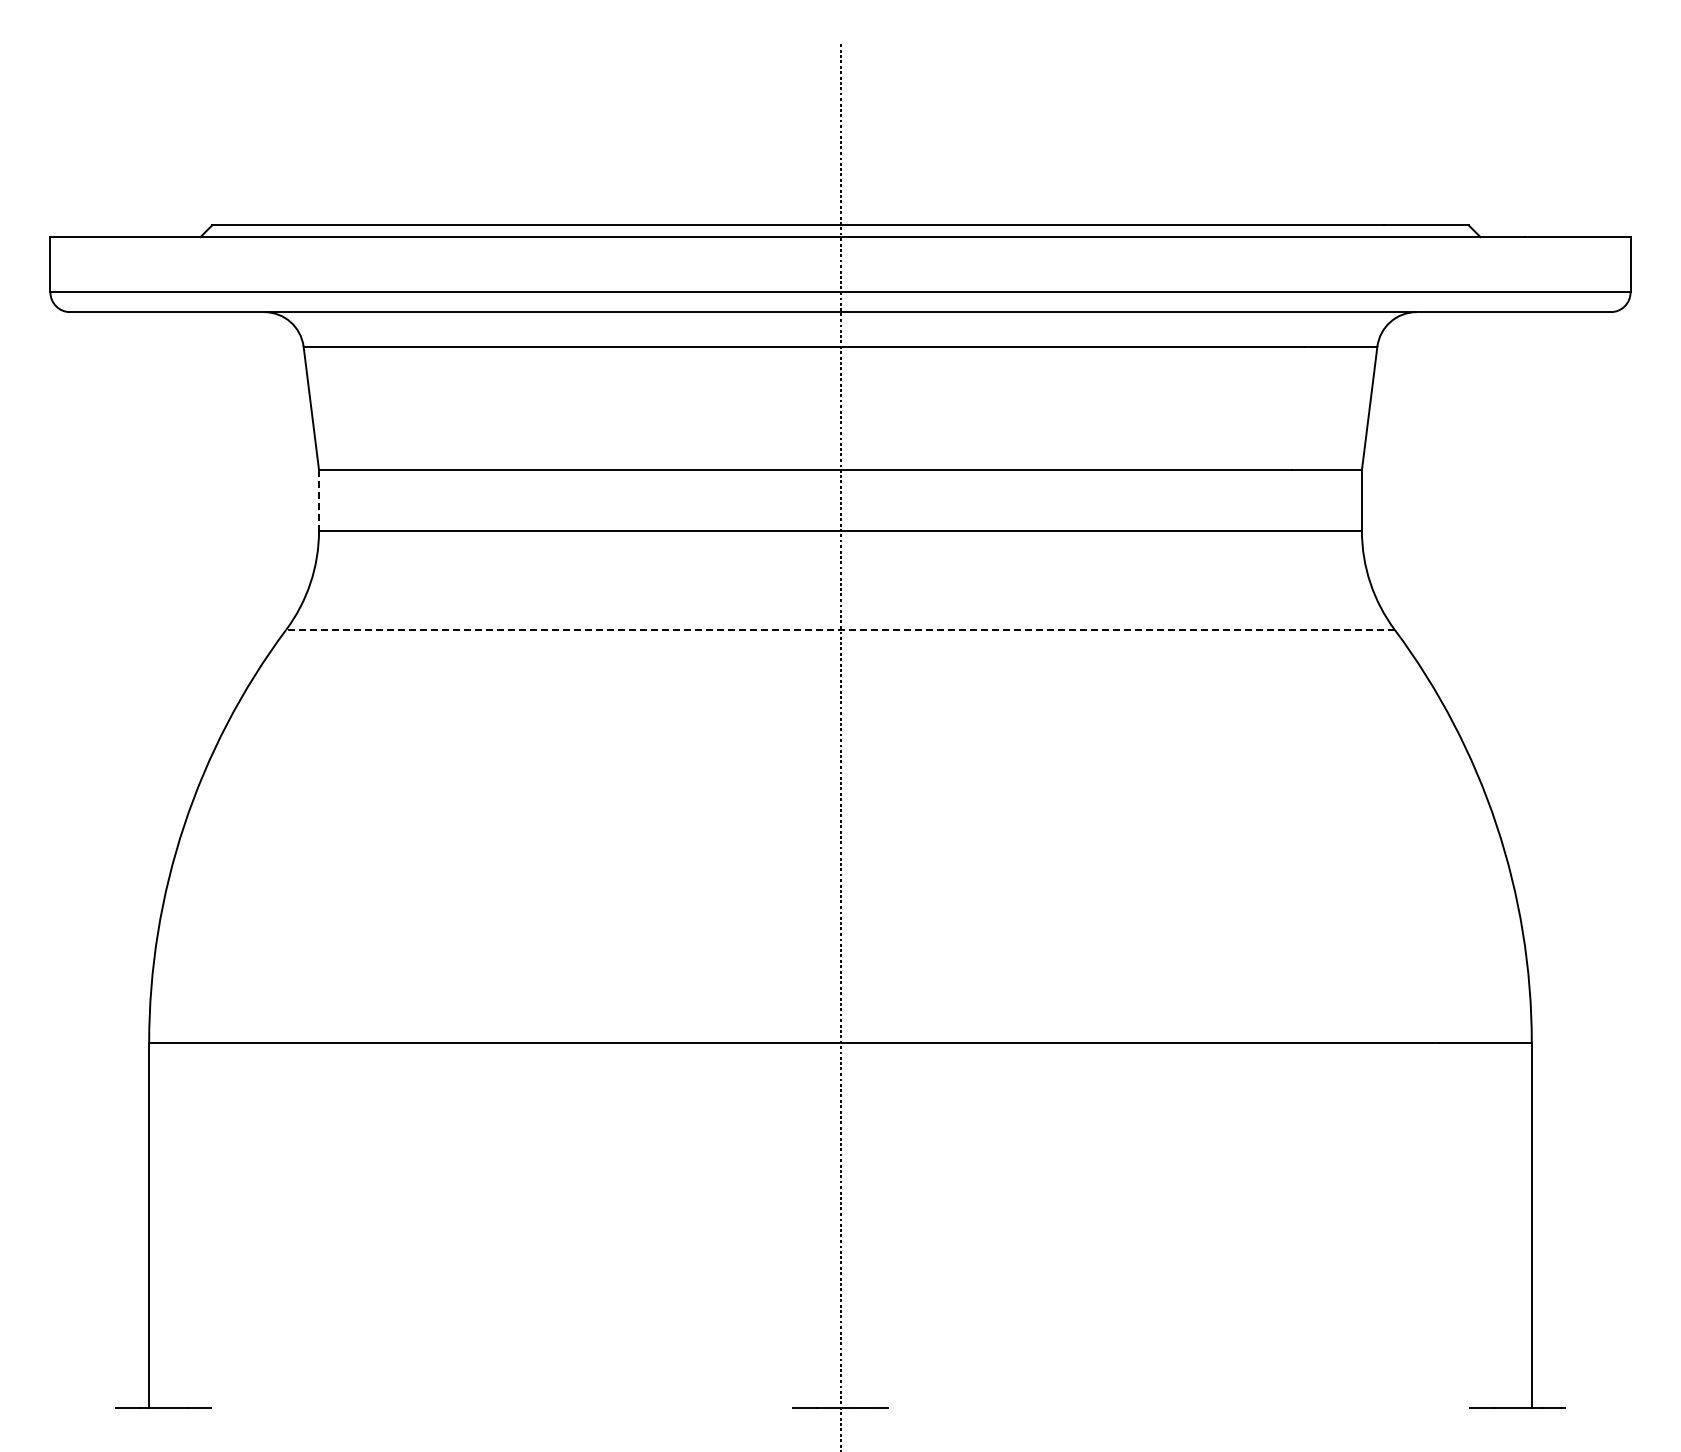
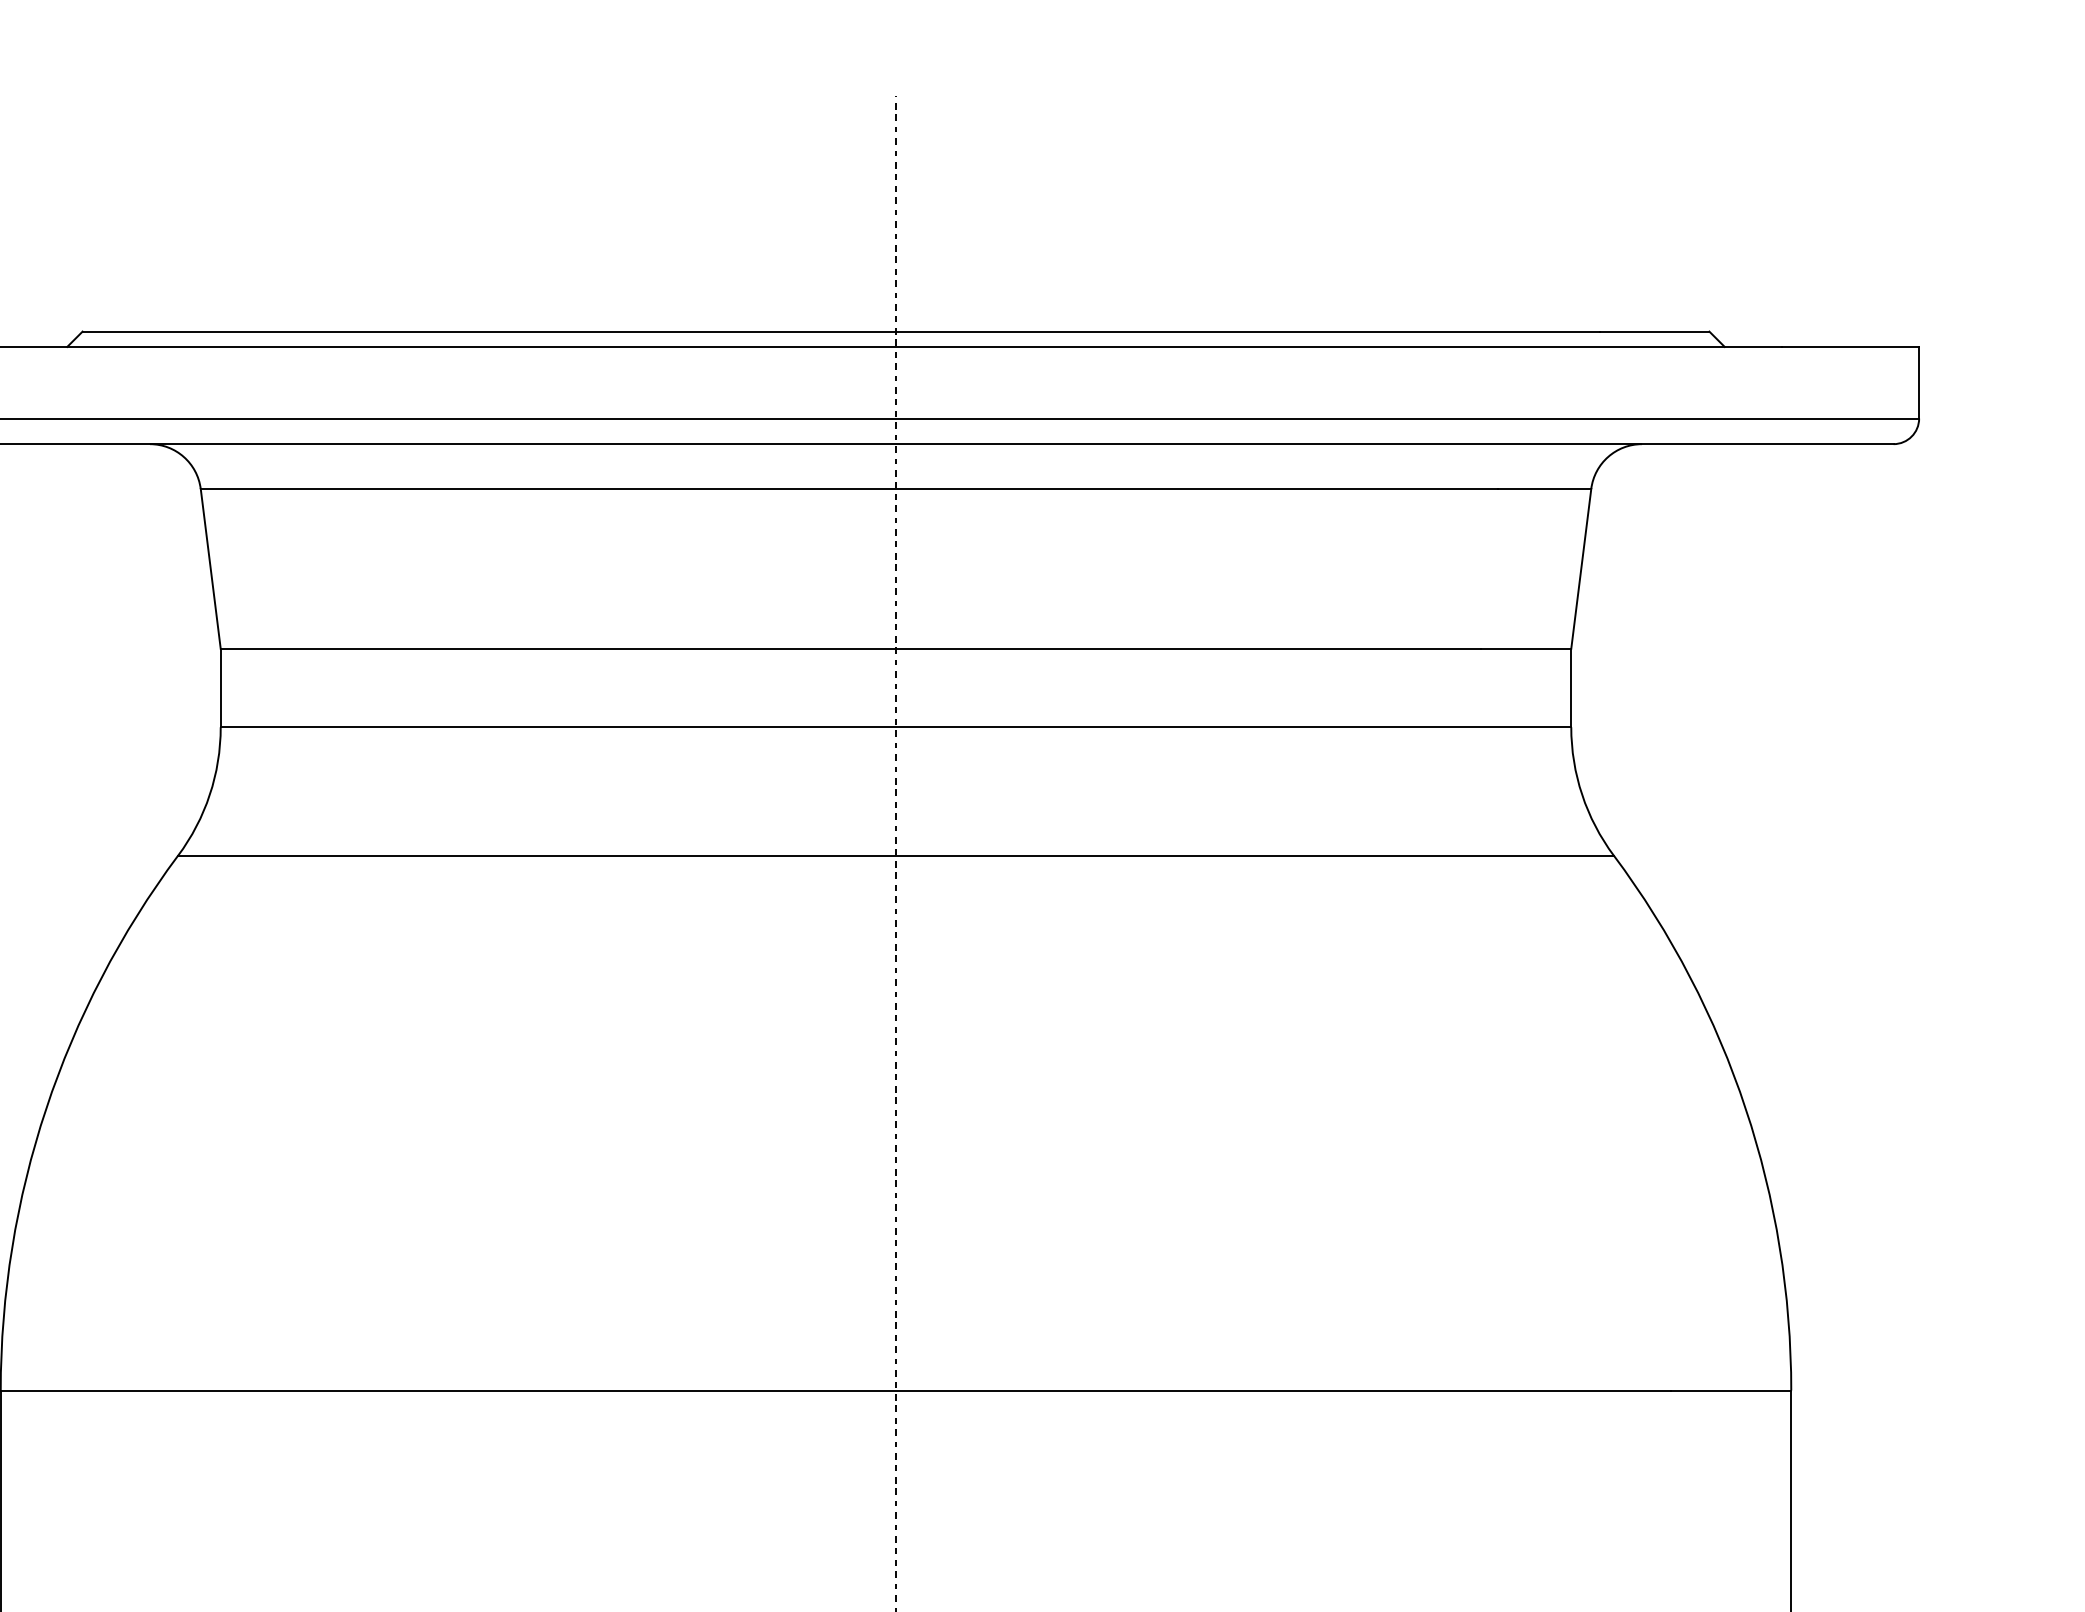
line: (319, 500) -> (221, 688), dashed -> solid
line: (839, 629) -> (894, 855), dashed -> solid

